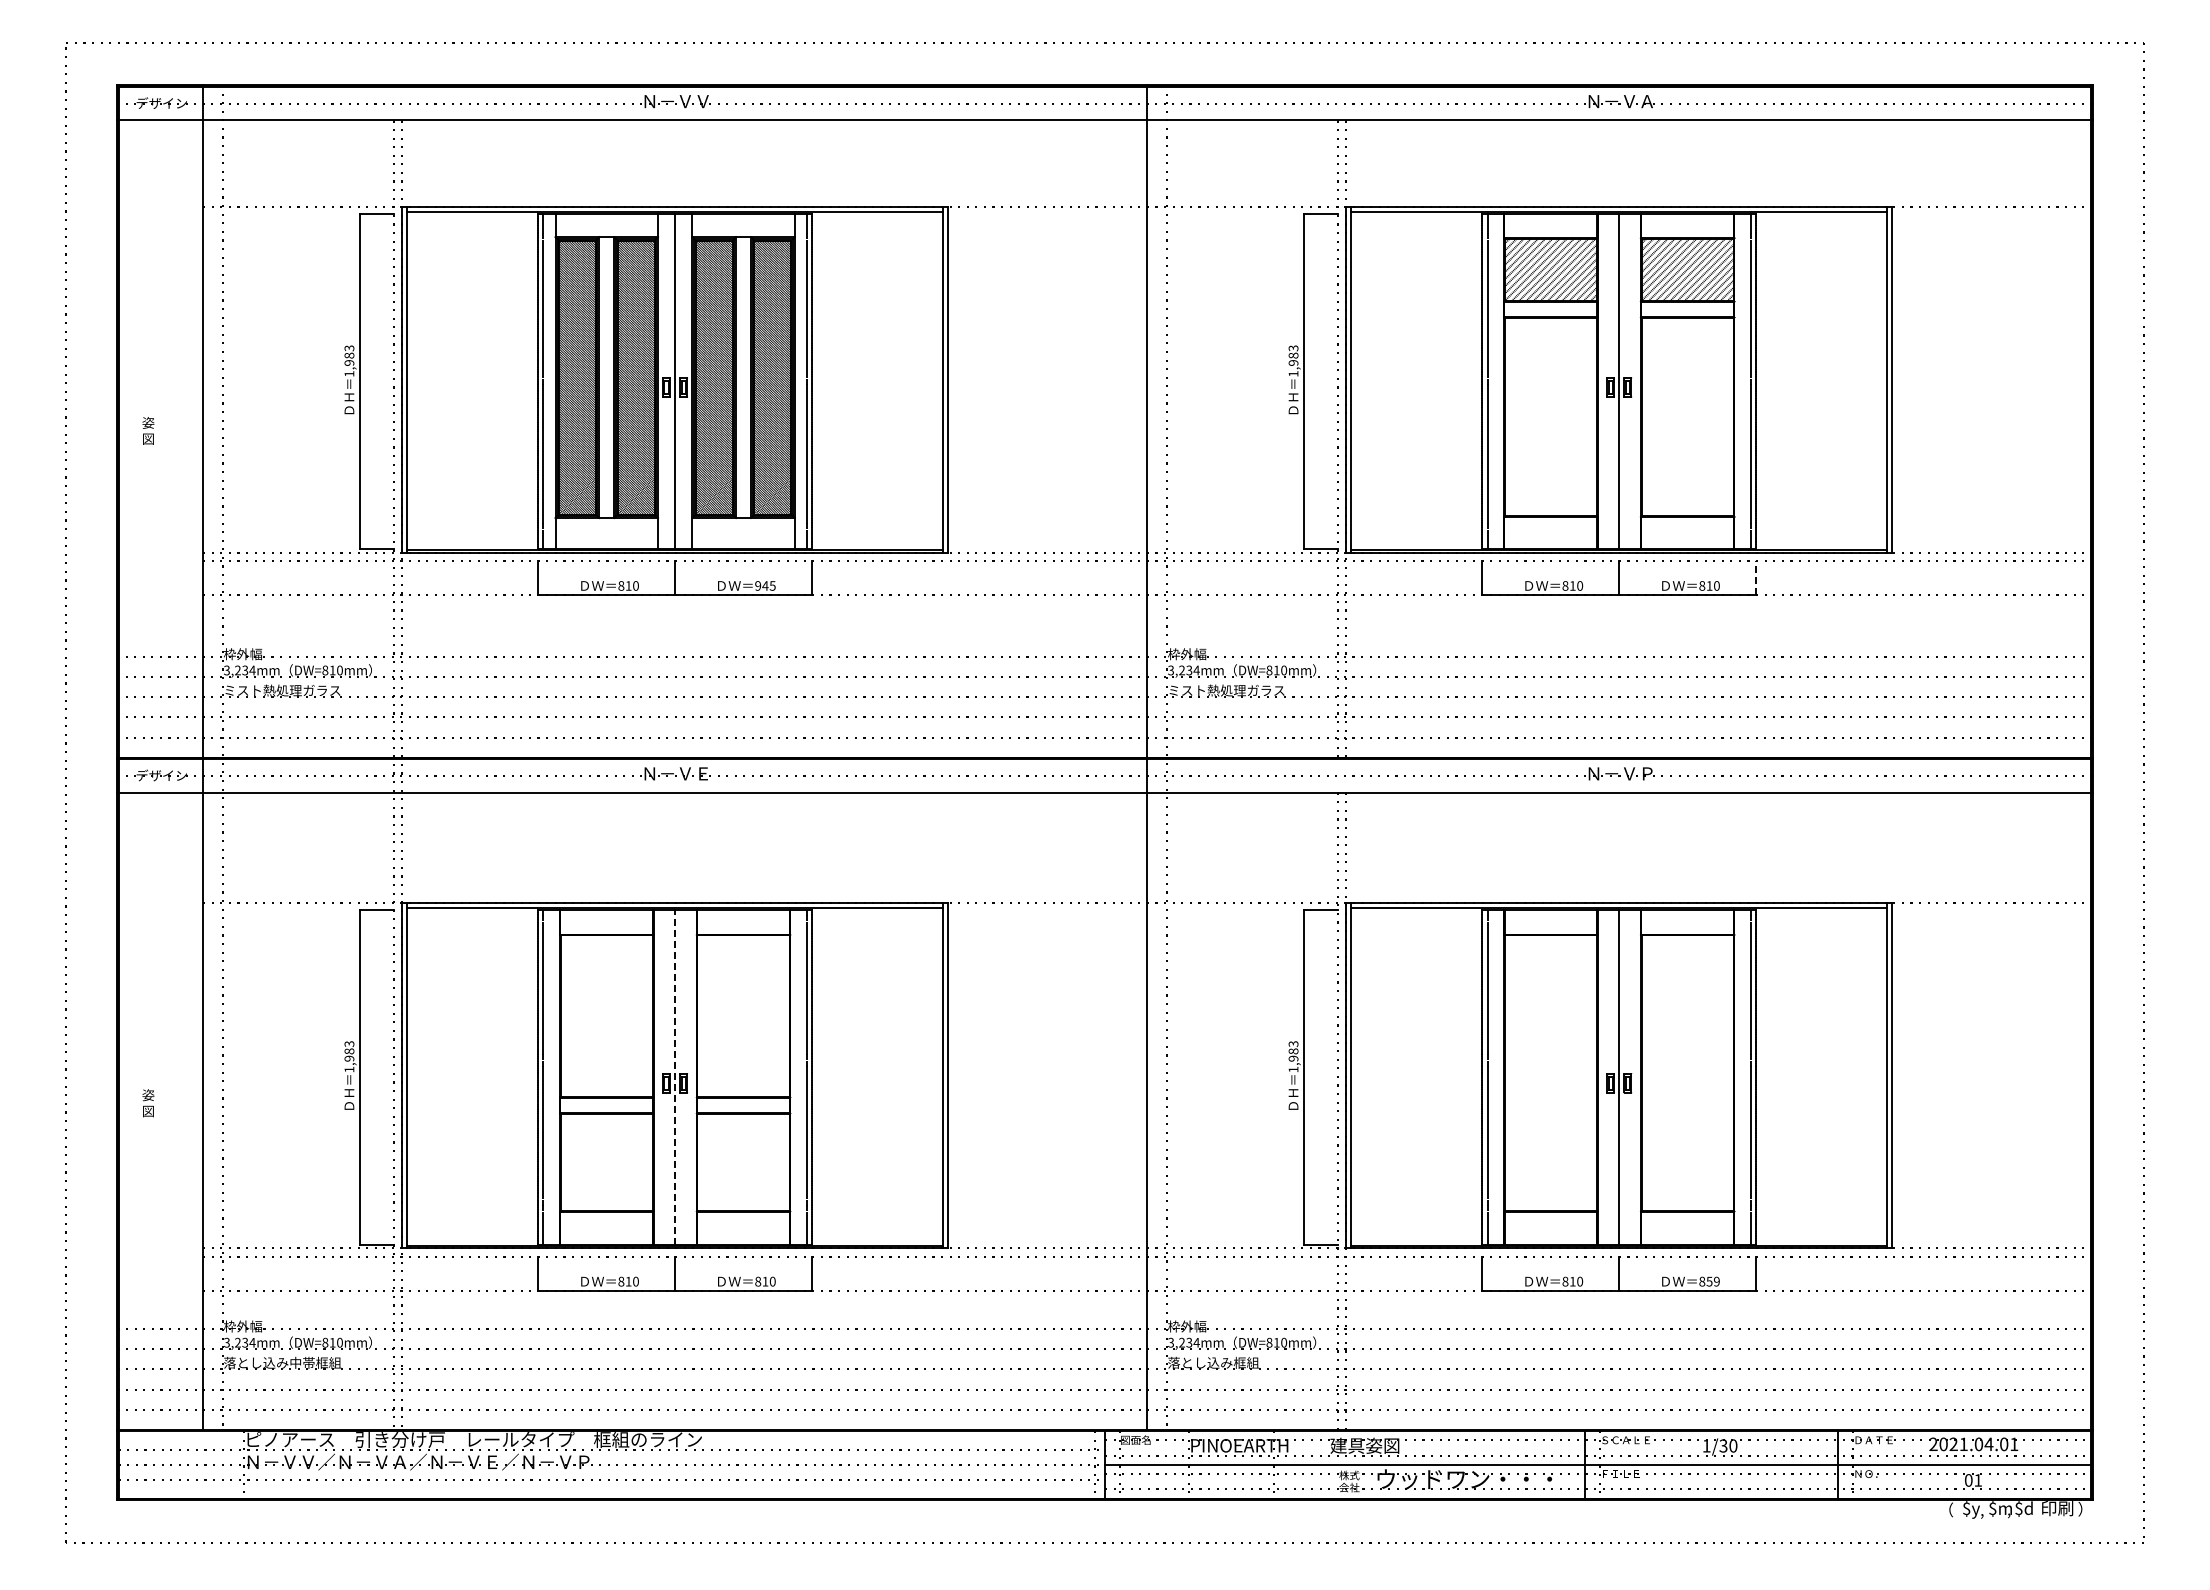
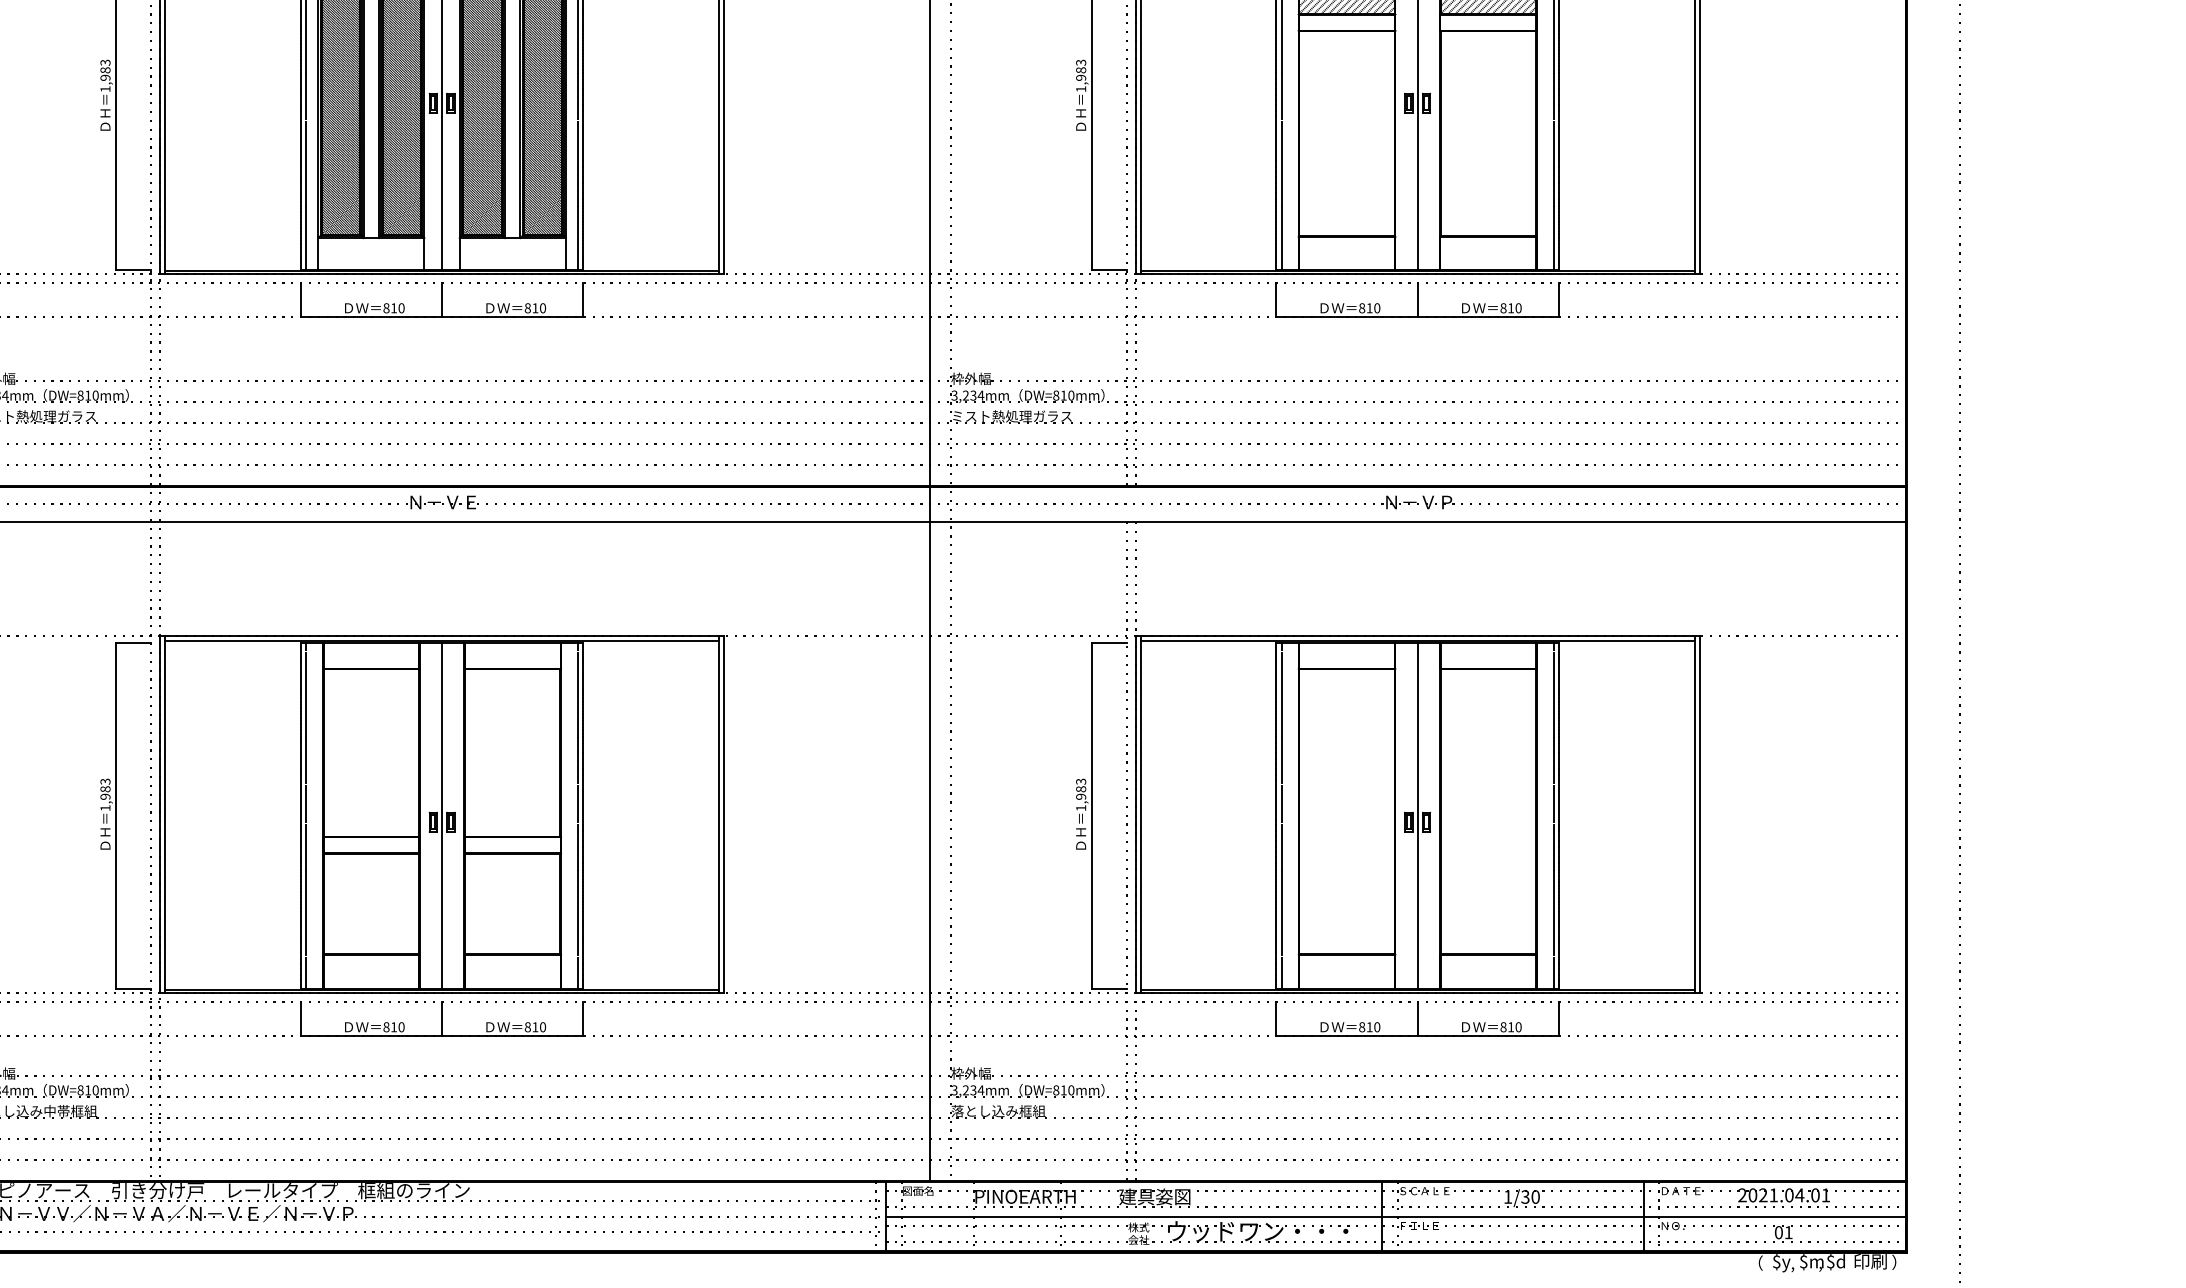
line: (1756, 577) -> (1559, 299), dashed -> solid
text: (765, 585) -> (535, 307), 945 -> 810
line: (675, 1077) -> (442, 816), dashed -> solid
text: (1712, 1281) -> (1514, 1027), 859 -> 810

